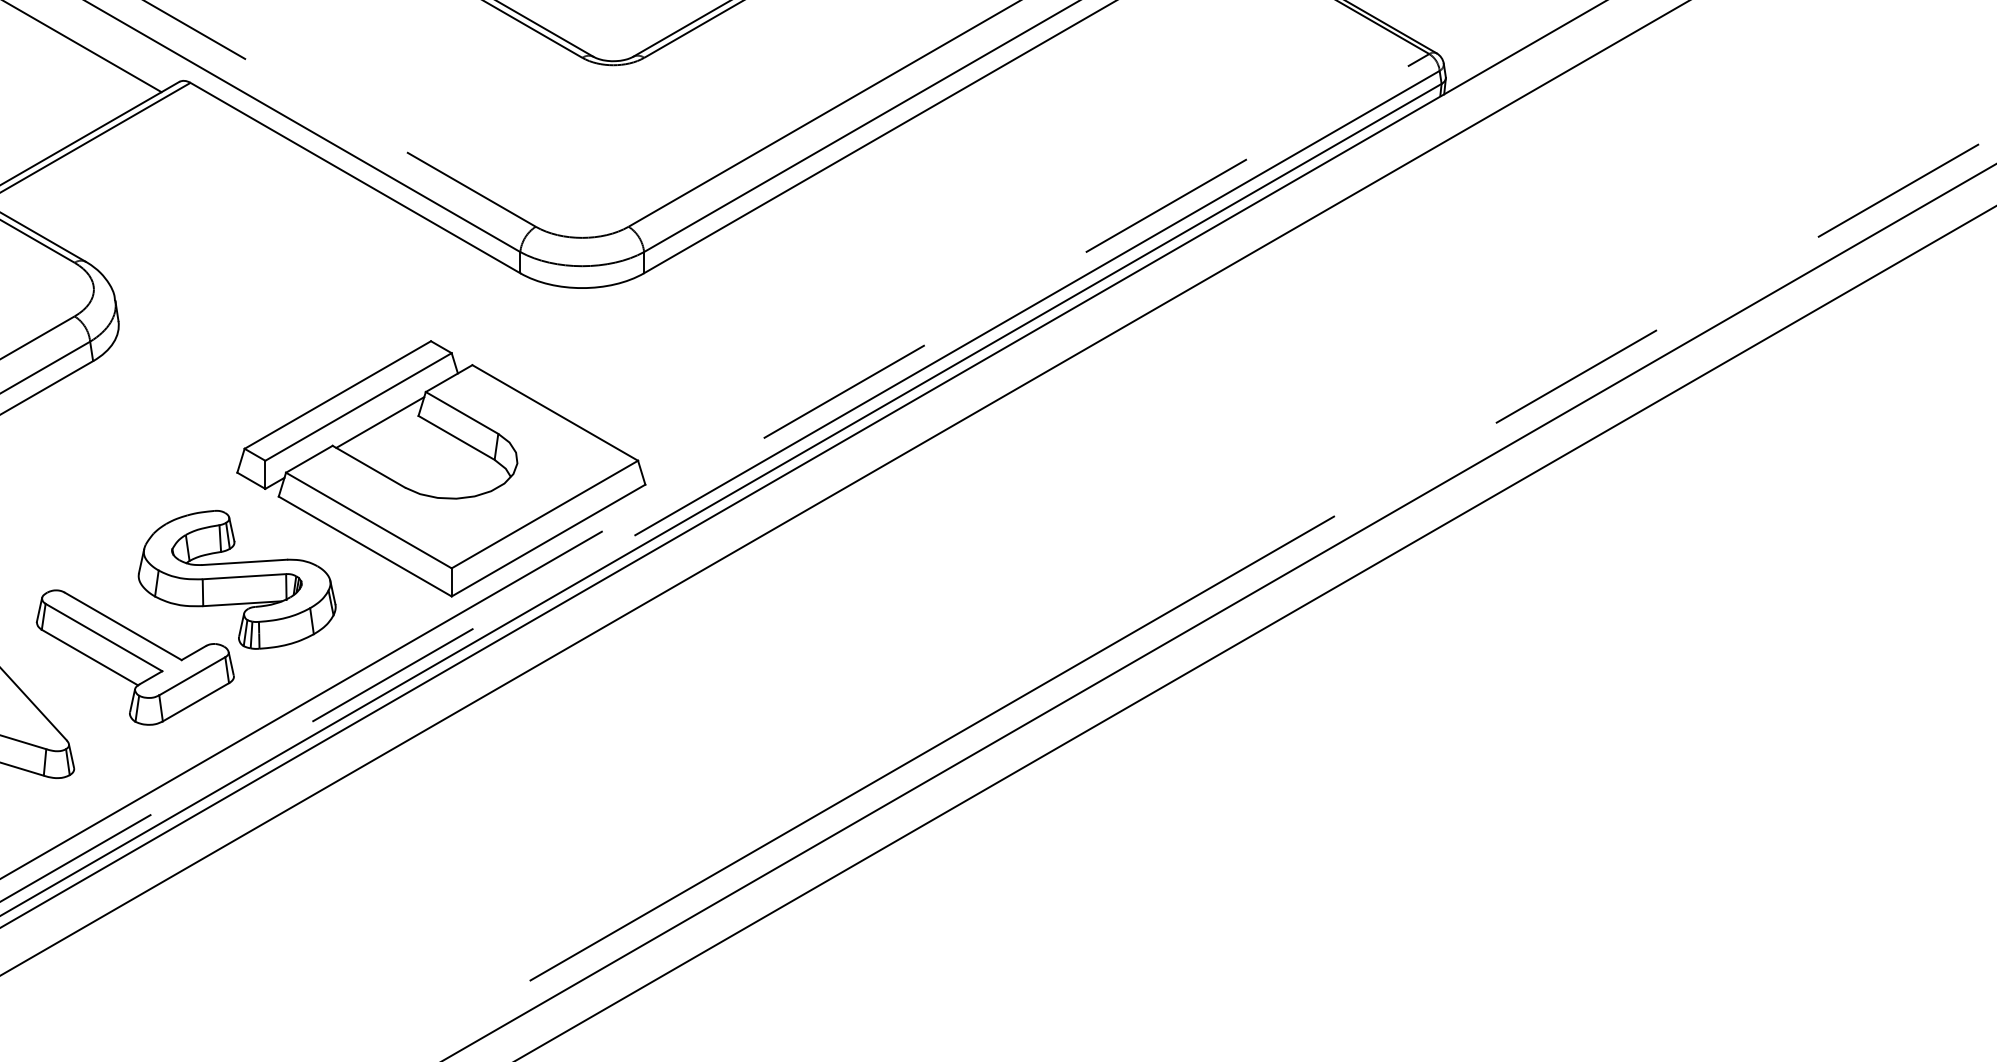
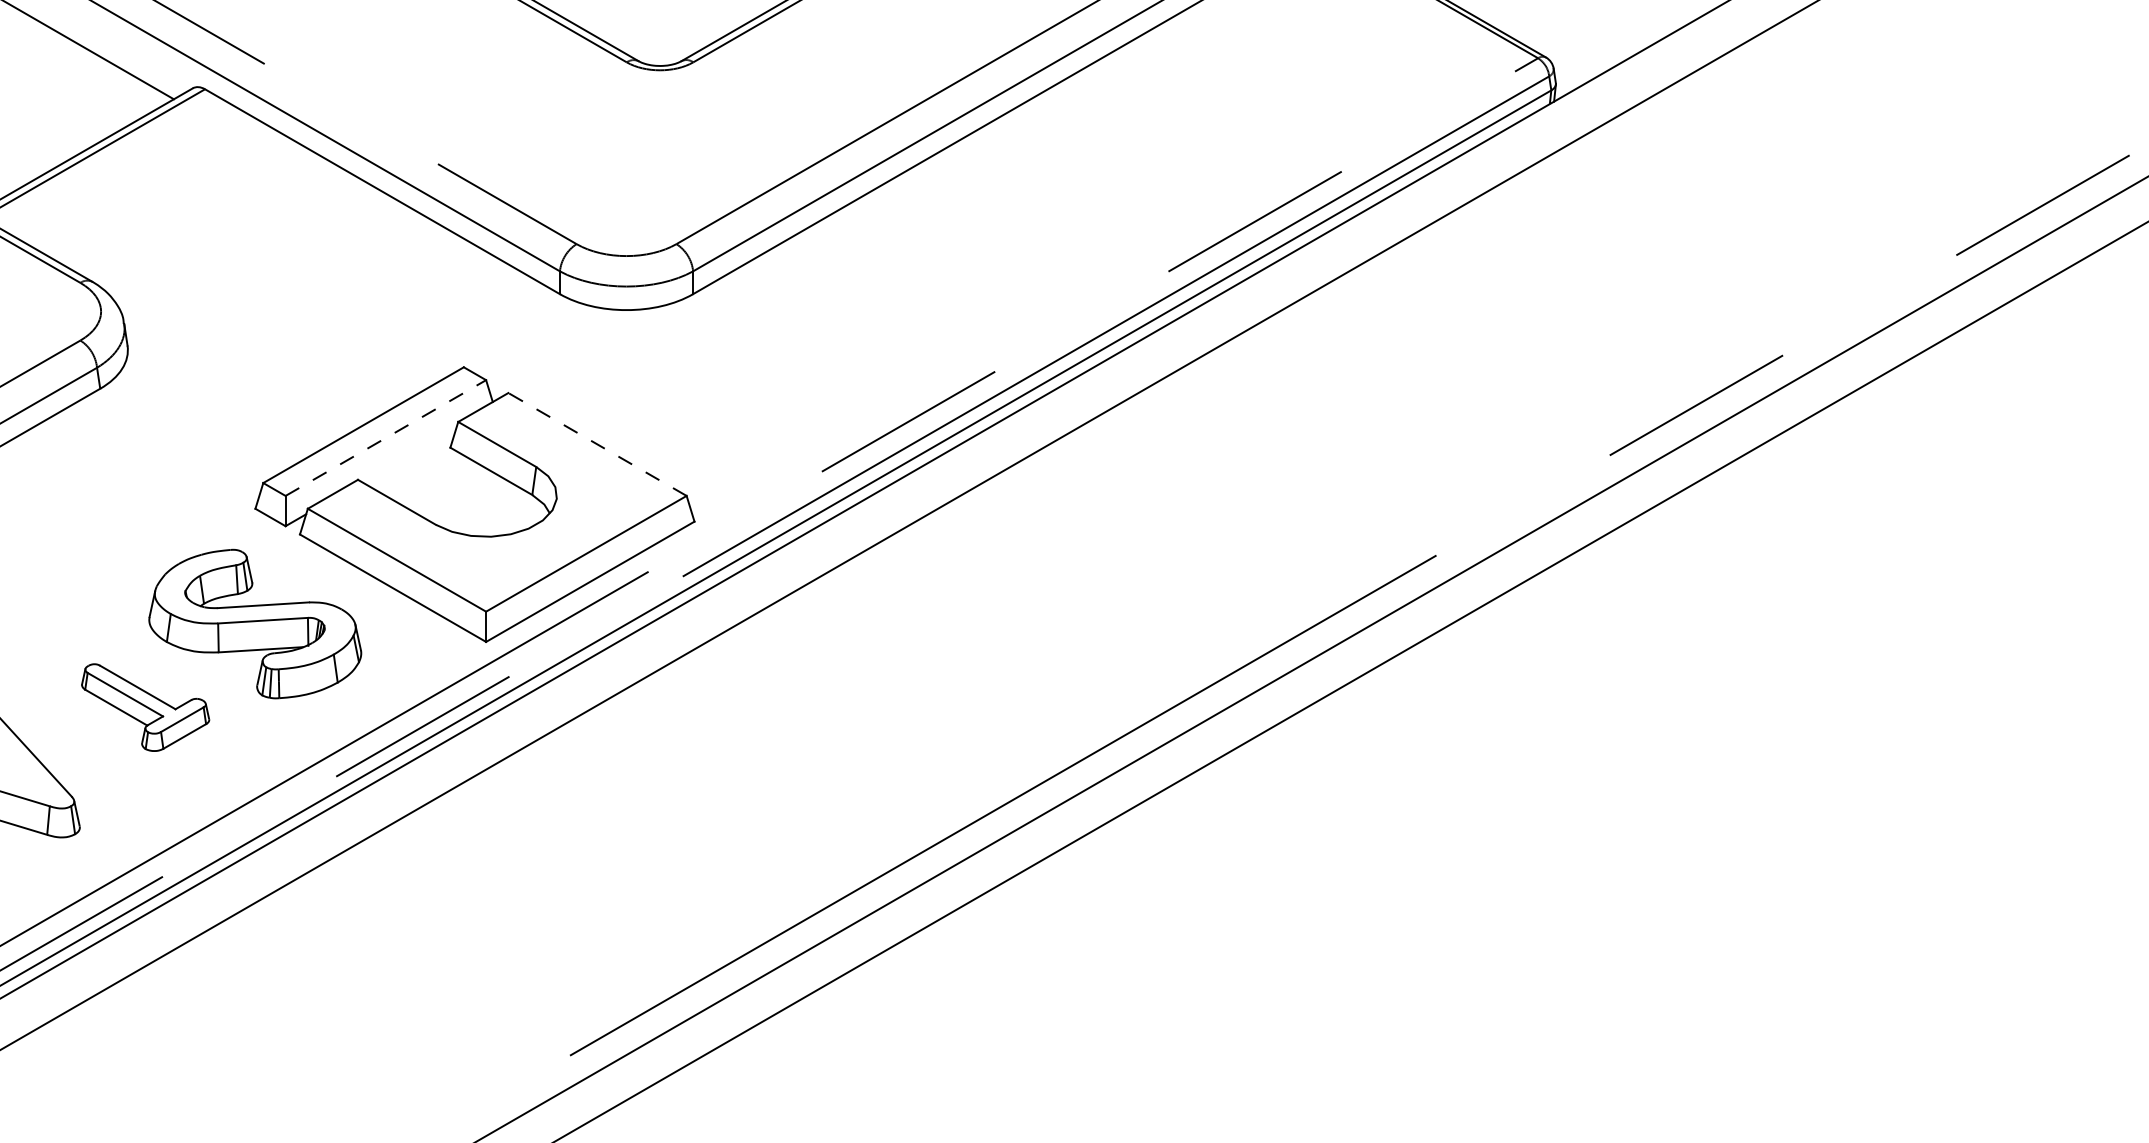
line: (358, 407) -> (385, 438), solid -> dashed
line: (555, 412) -> (597, 444), solid -> dashed
line: (379, 422) -> (408, 454), removed
part: (135, 657) -> (145, 707), size x0.6

